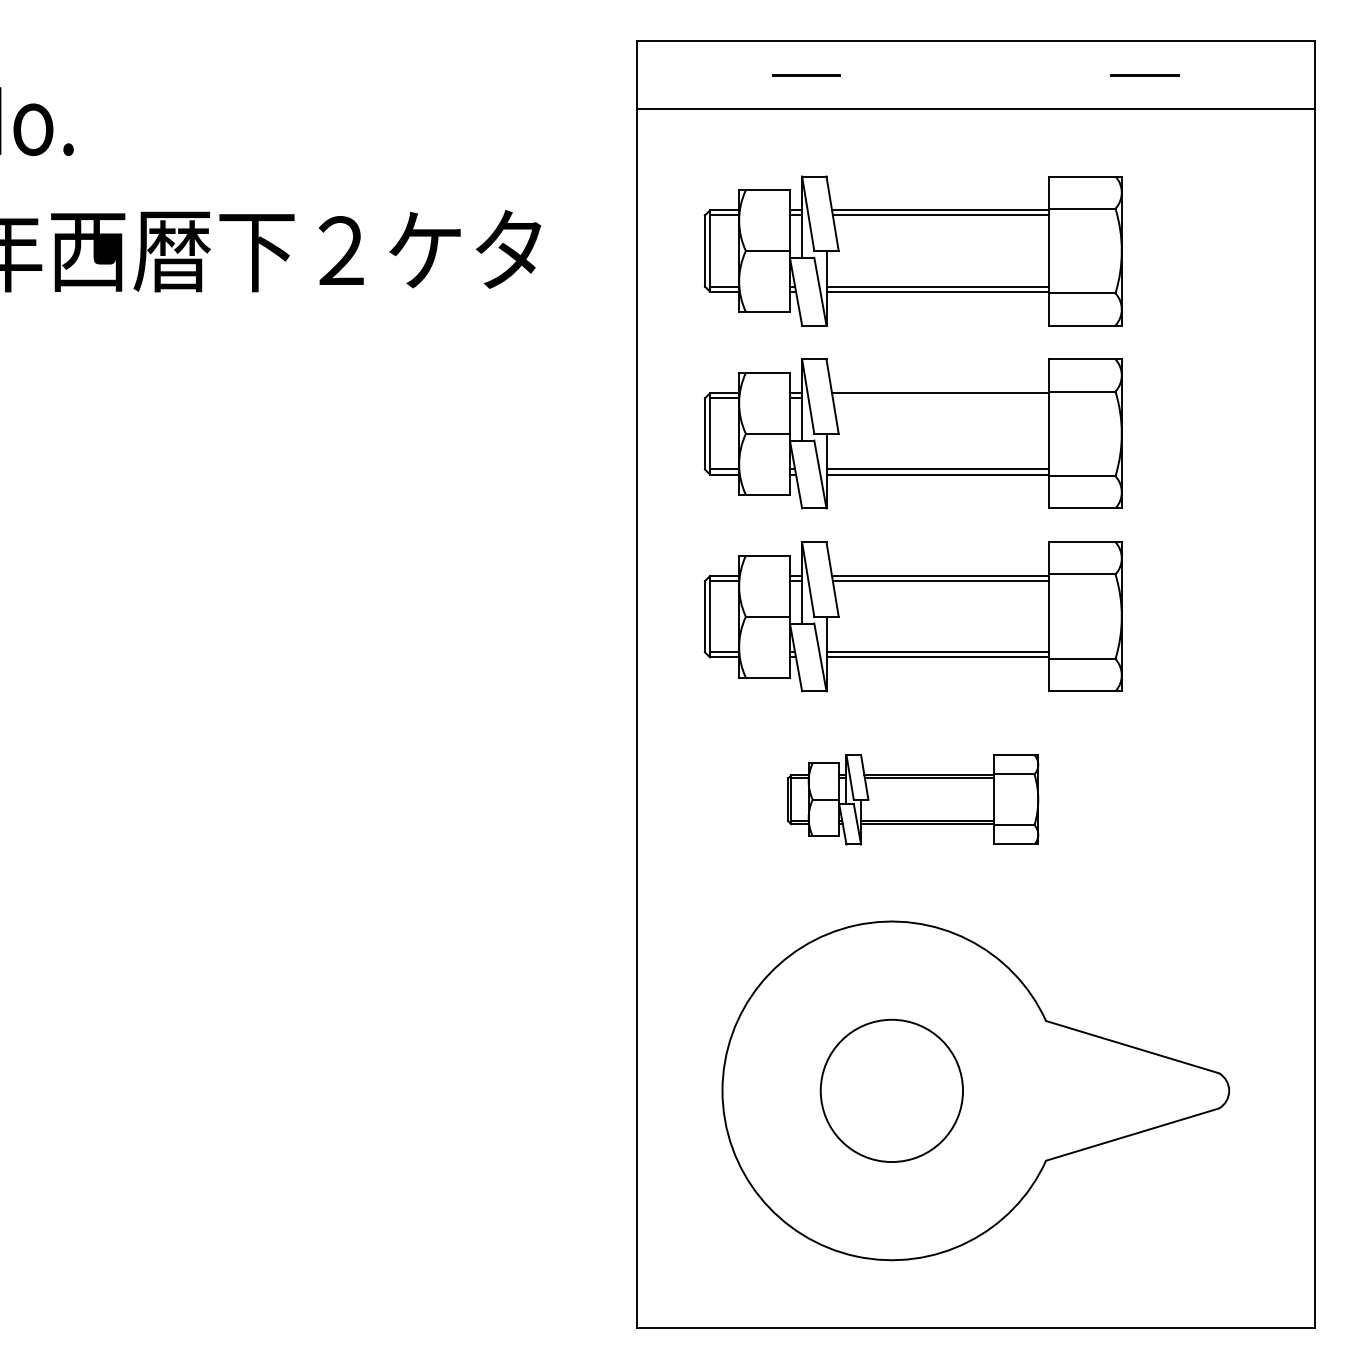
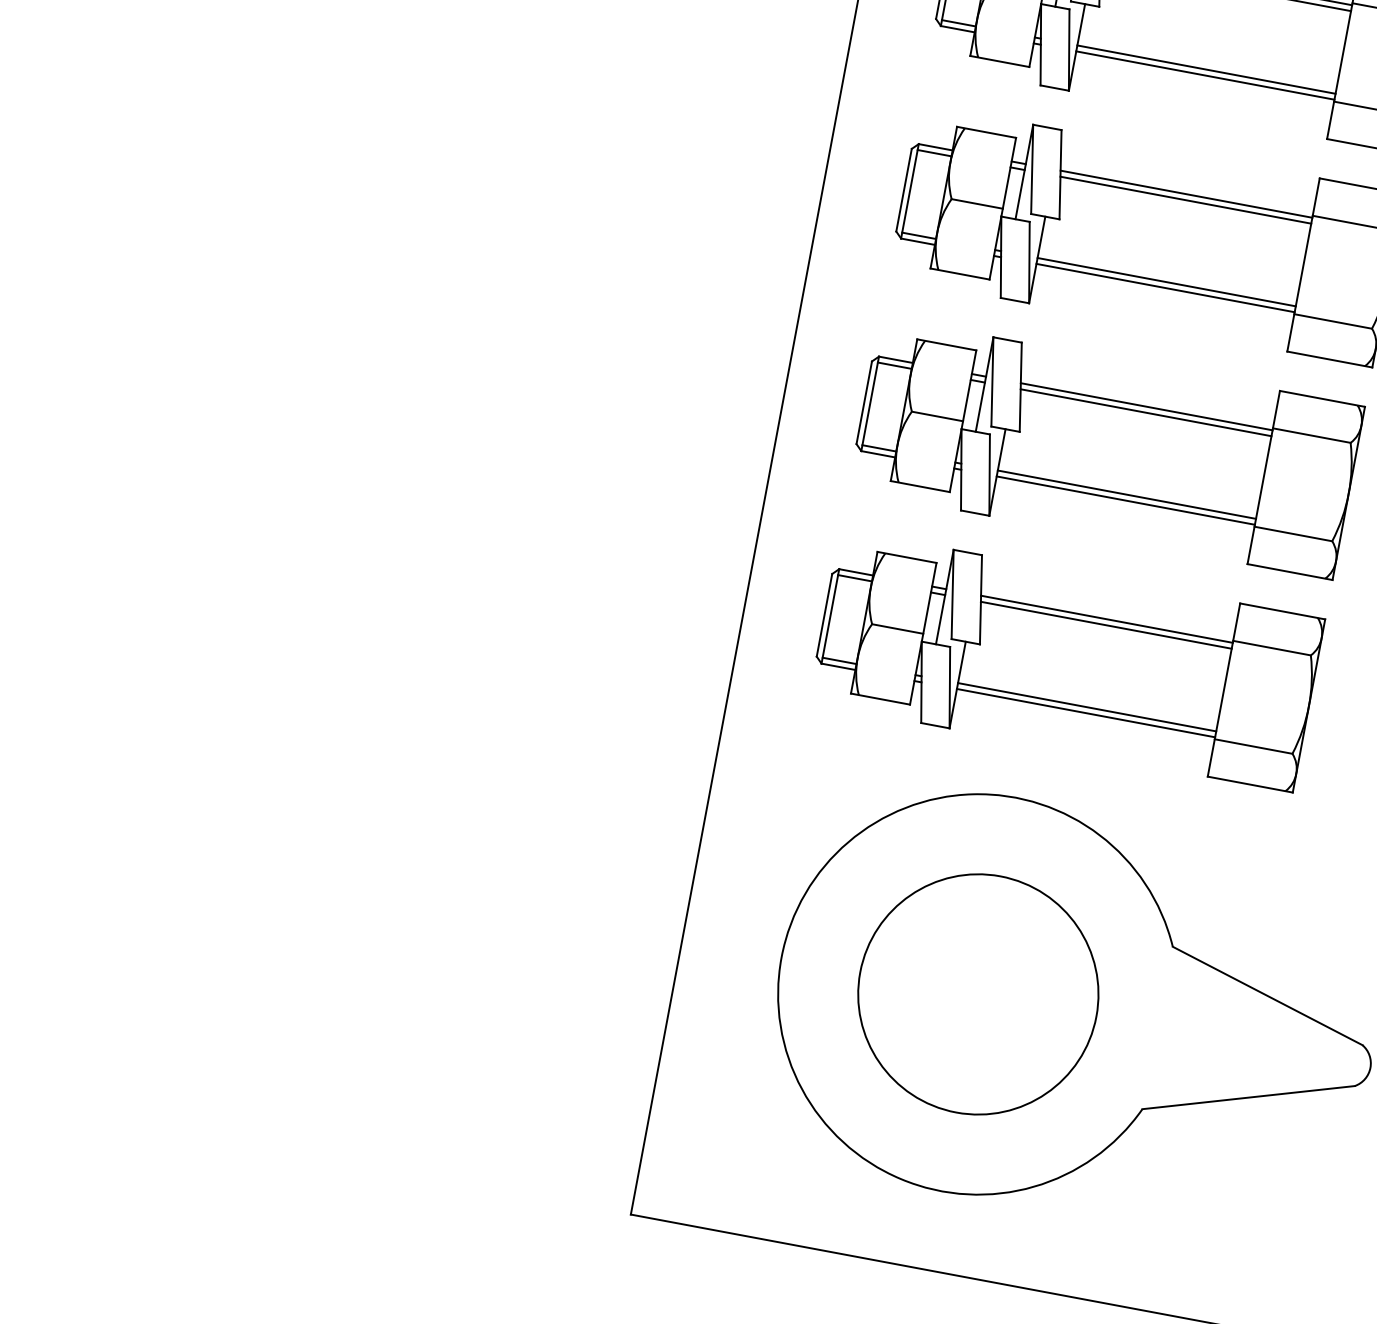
line: (940, 398) -> (1185, 200), added
part: (912, 799) -> (1065, 660), size x1.67
circle: (891, 1090) -> (978, 993), size x1.43

